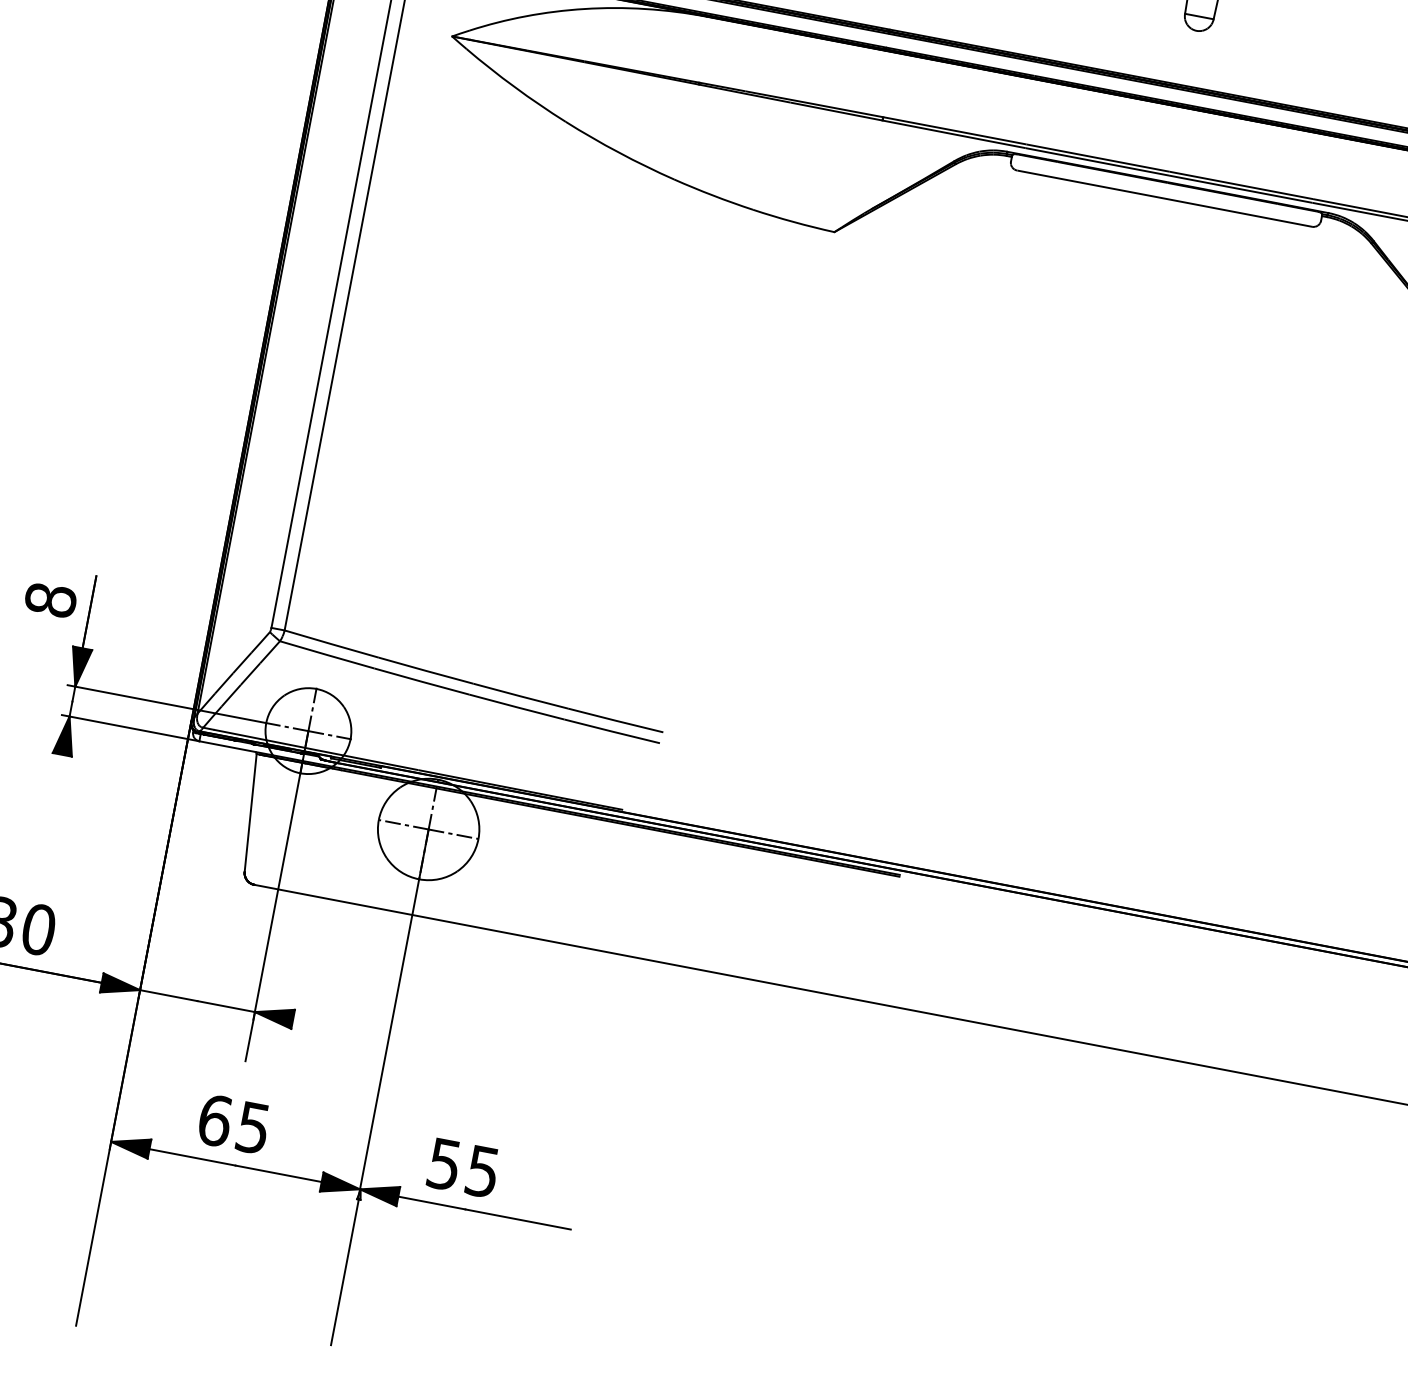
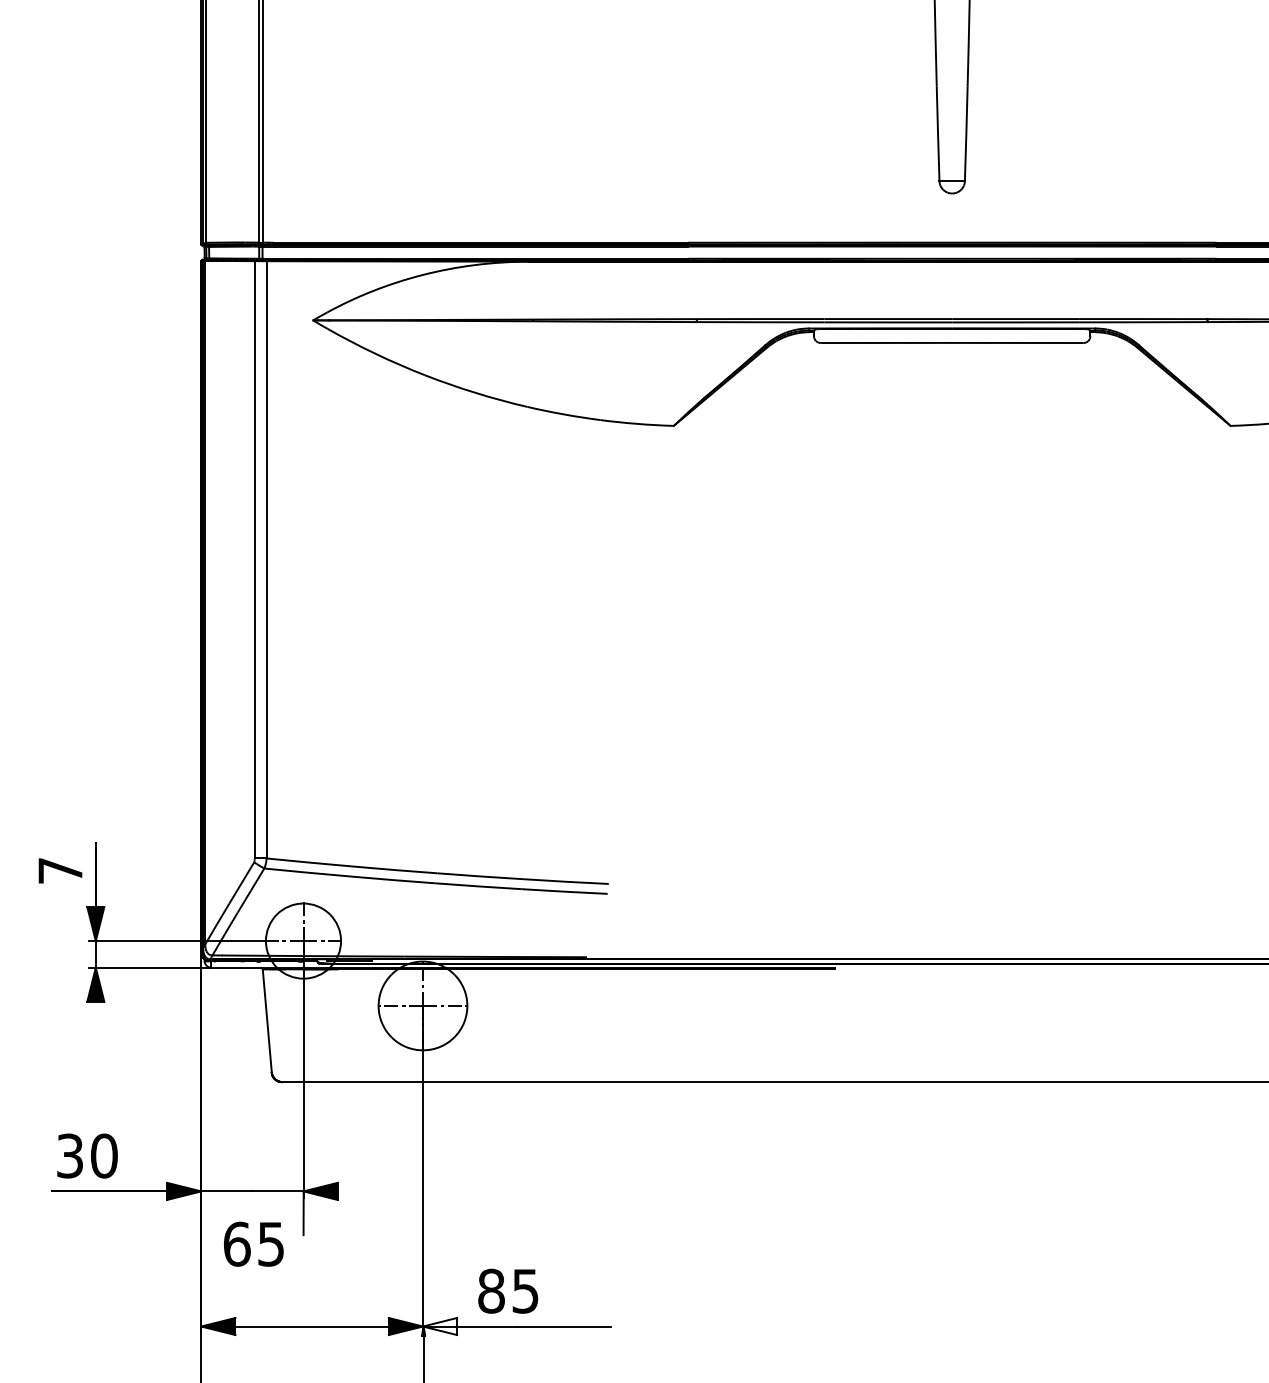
text: (50, 599) -> (60, 870), 8 -> 7
text: (233, 1123) -> (253, 1243), moved
text: (444, 1163) -> (491, 1290), 55 -> 85
fill: (379, 1193) -> (440, 1326), removed

